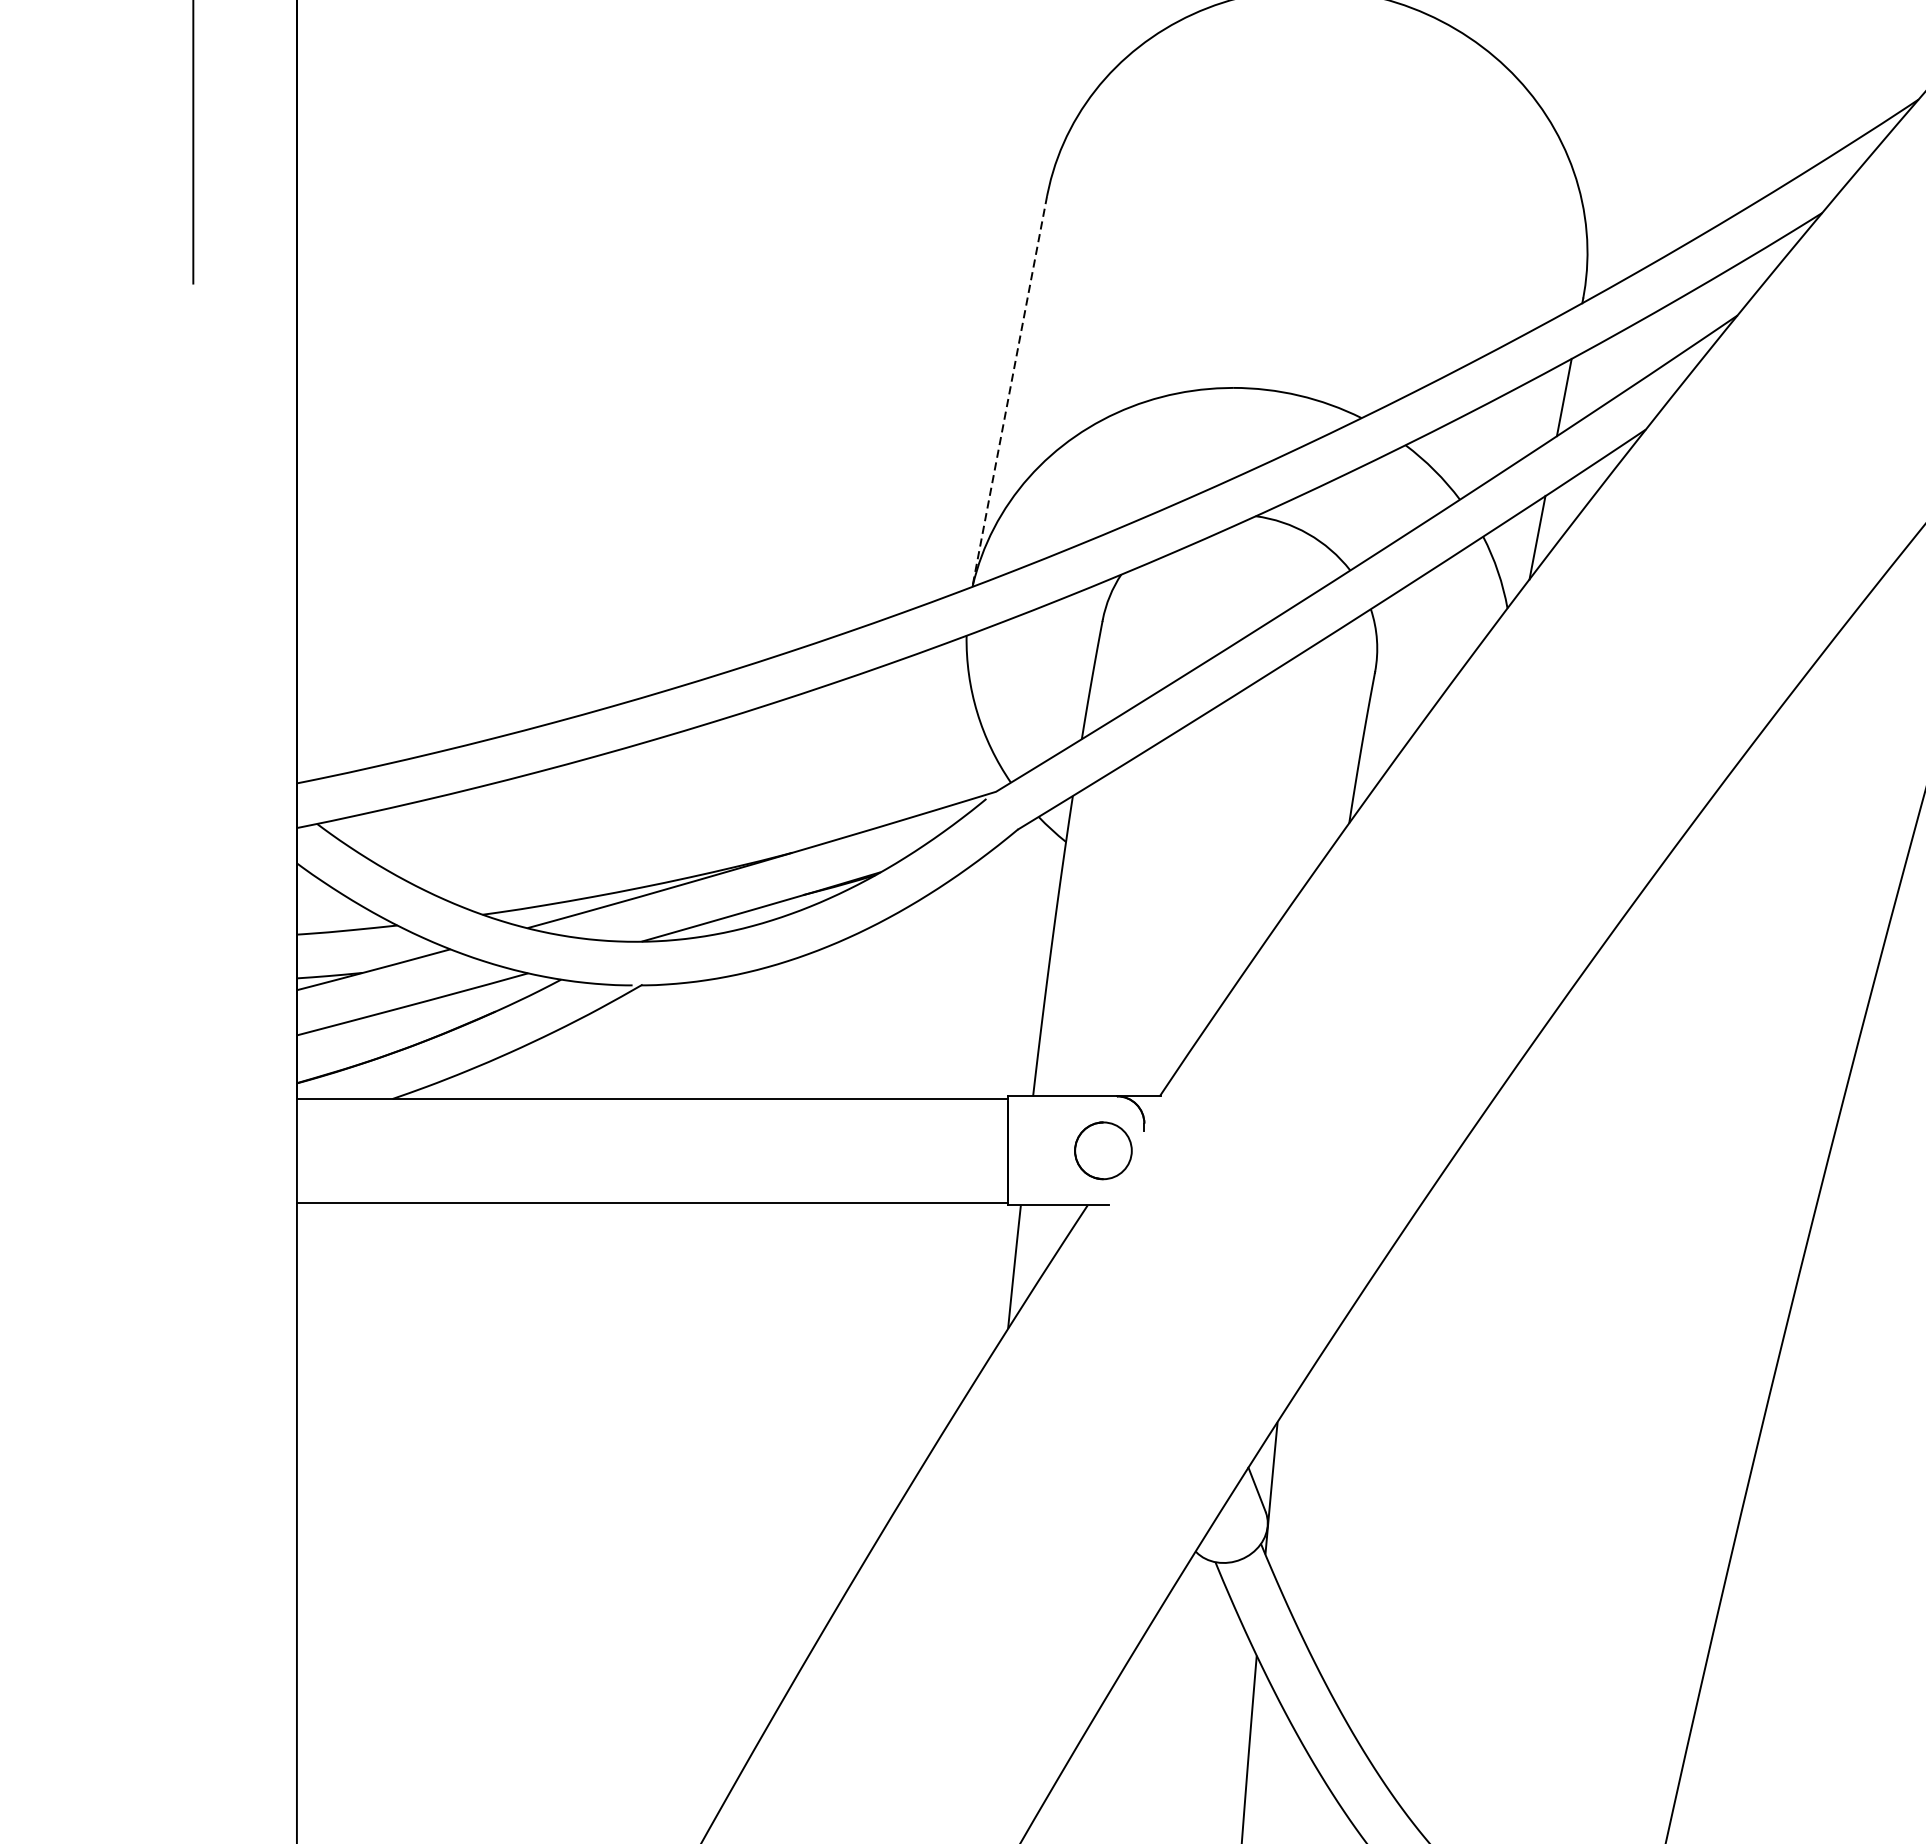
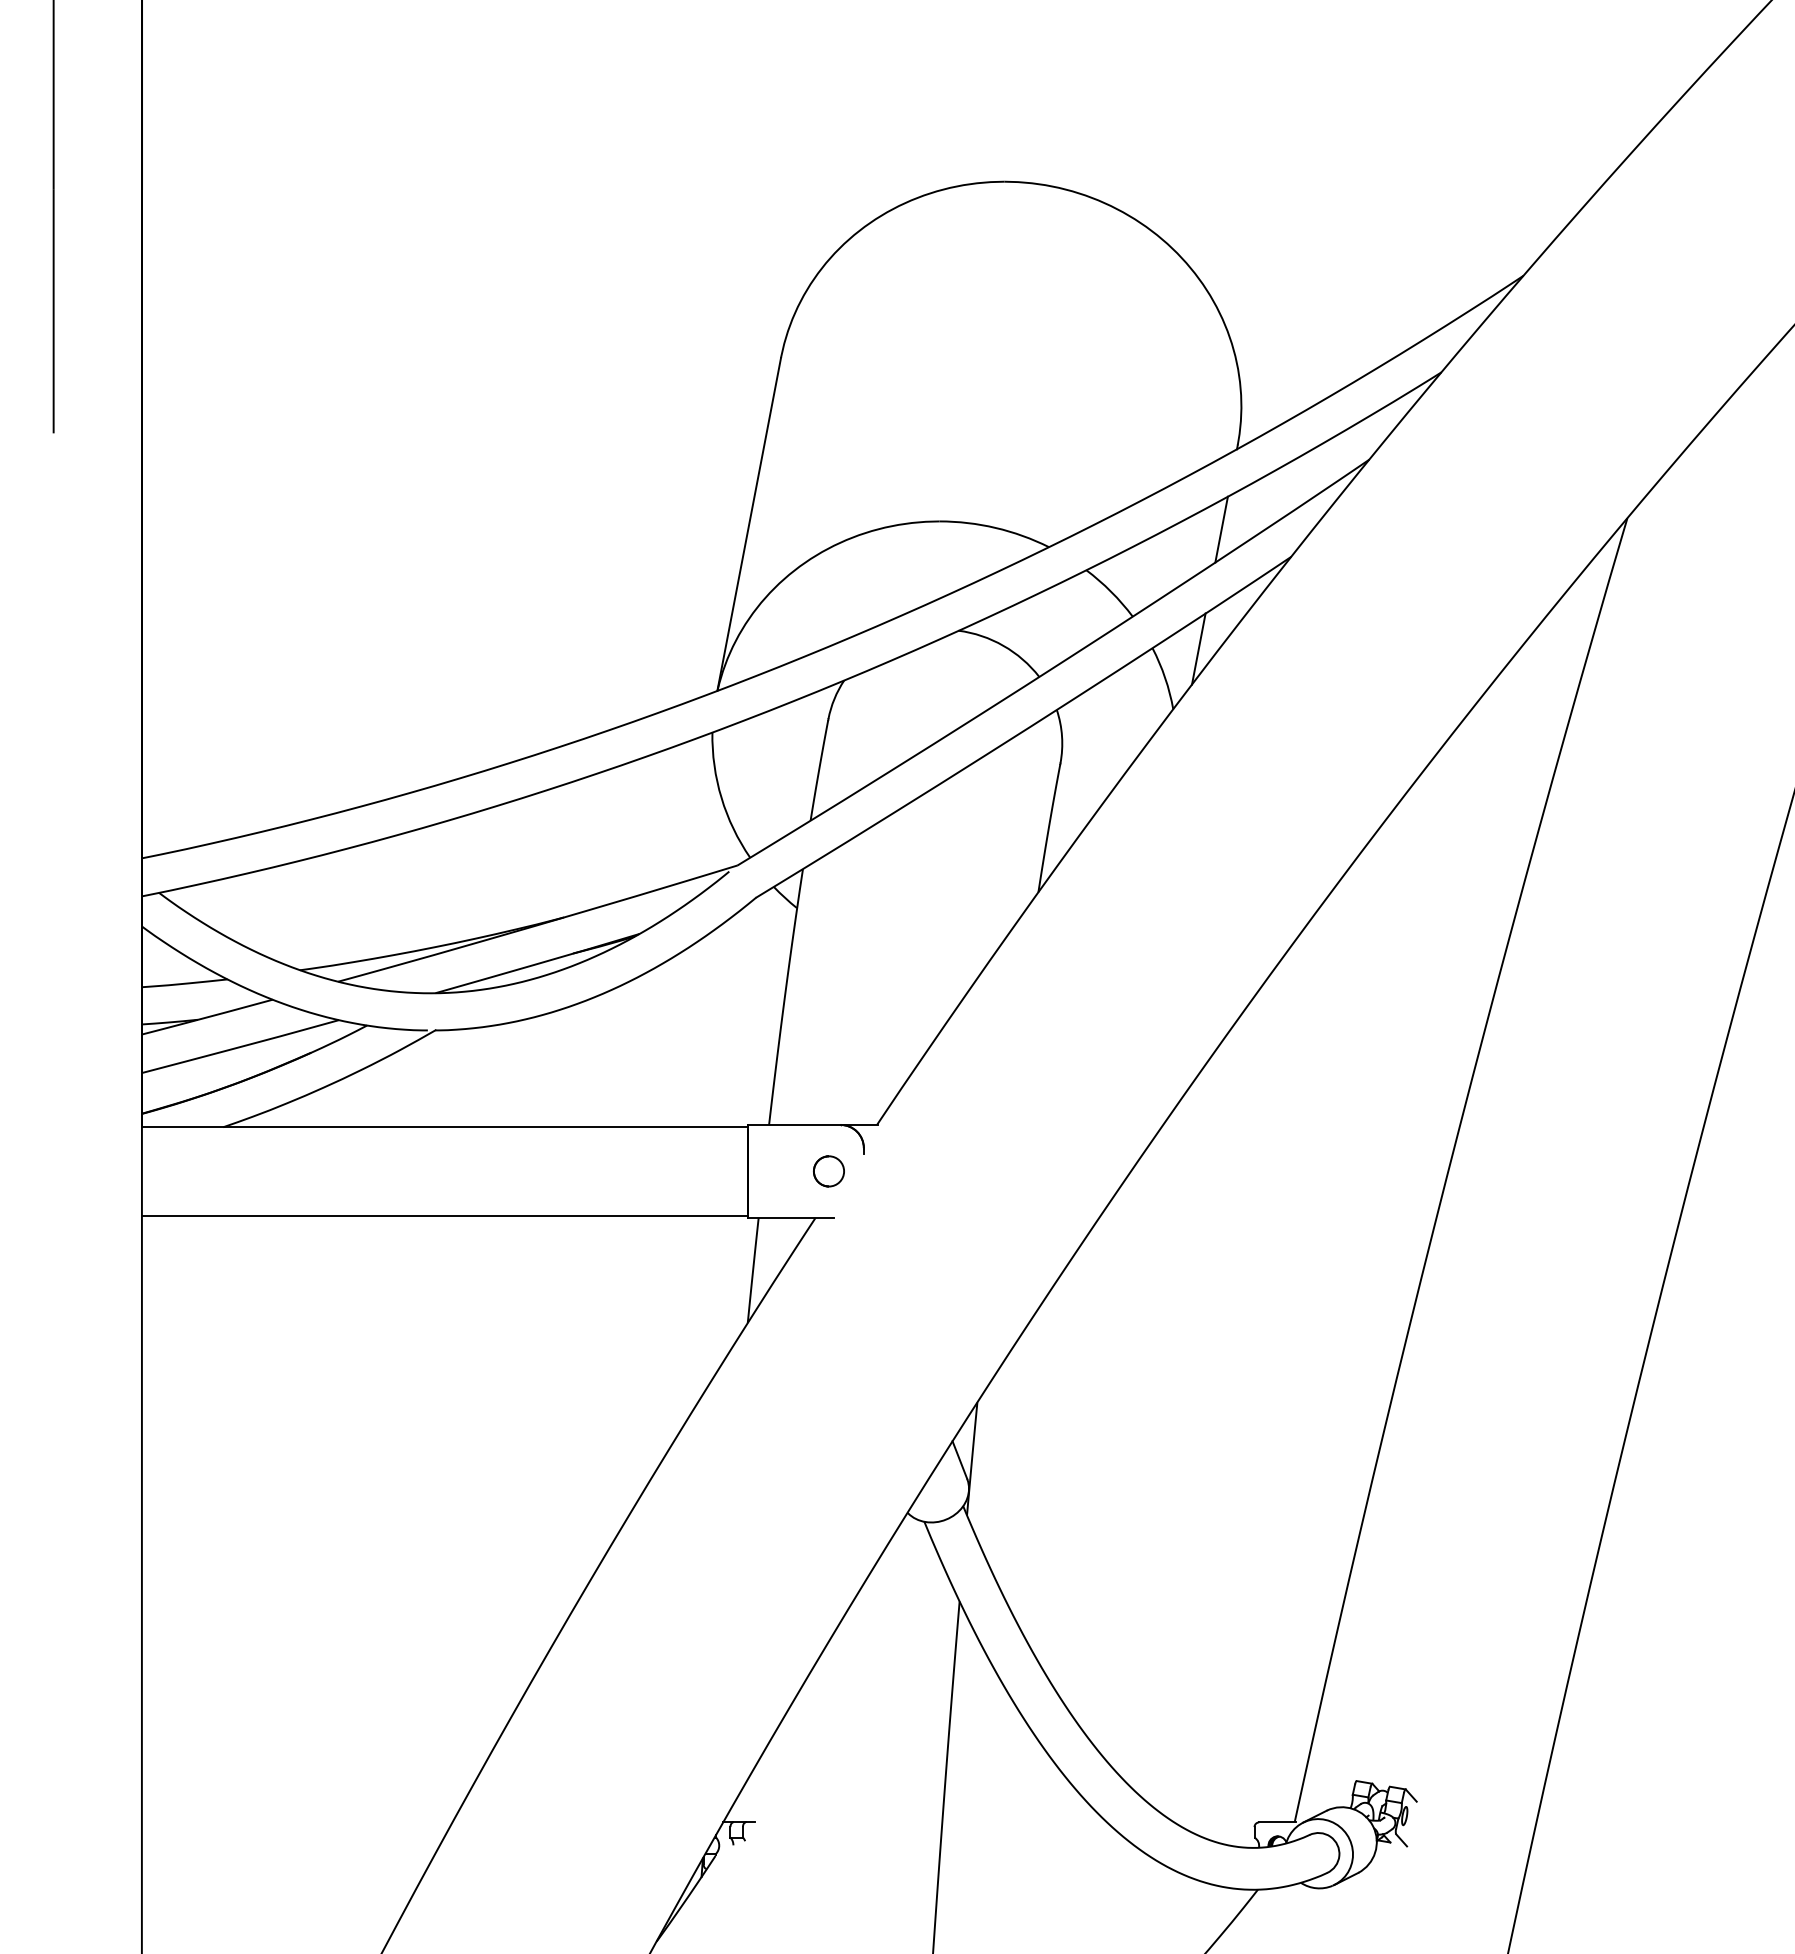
line: (1010, 391) -> (749, 524), dashed -> solid
circle: (1102, 1150) -> (828, 1171), size x0.62

